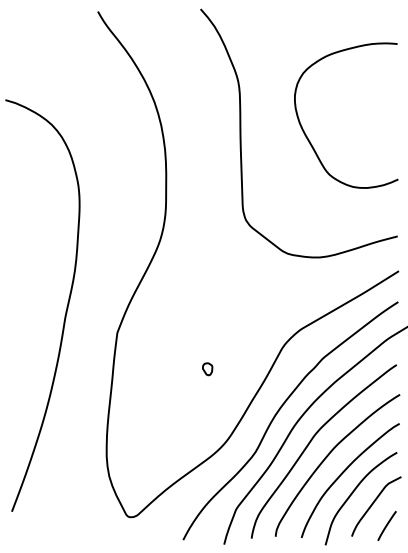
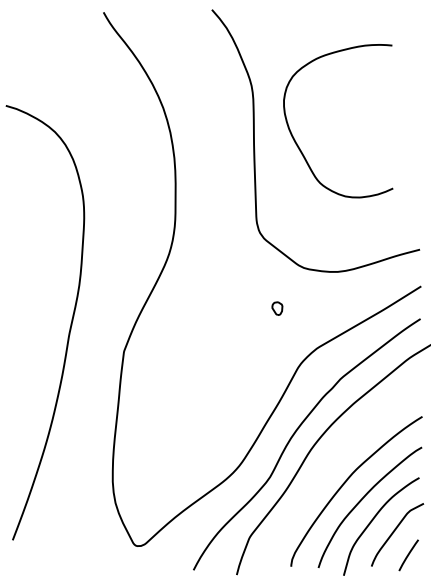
curve: (309, 139) -> (299, 146), moved
part: (207, 369) -> (277, 308), moved
curve: (310, 443) -> (327, 468), removed

